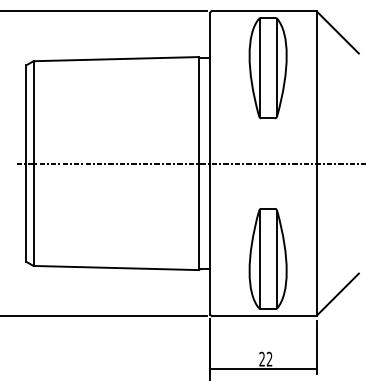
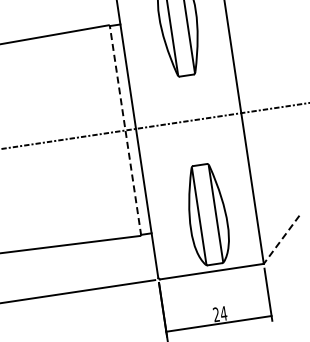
line: (199, 163) -> (125, 130), solid -> dashed
line: (337, 294) -> (281, 239), solid -> dashed
text: (269, 358) -> (223, 312), 22 -> 24

